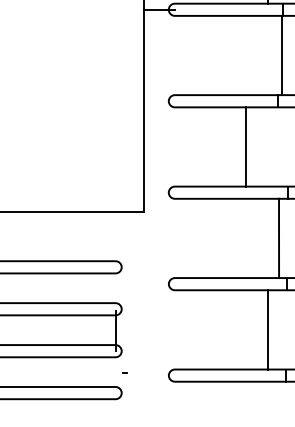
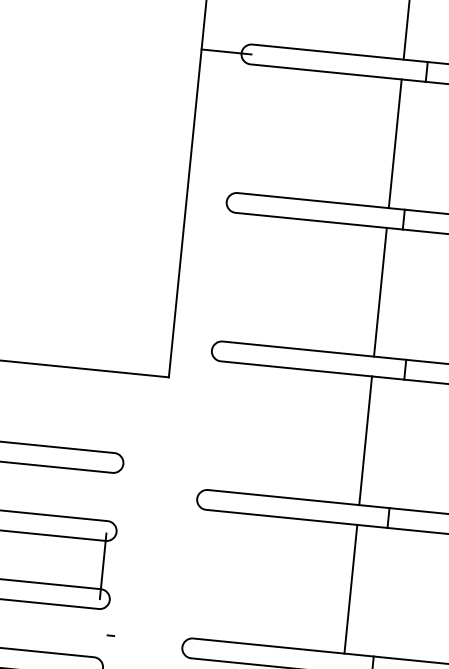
line: (282, 55) -> (396, 143), moved
line: (246, 146) -> (381, 291), moved
line: (279, 238) -> (366, 440), moved

